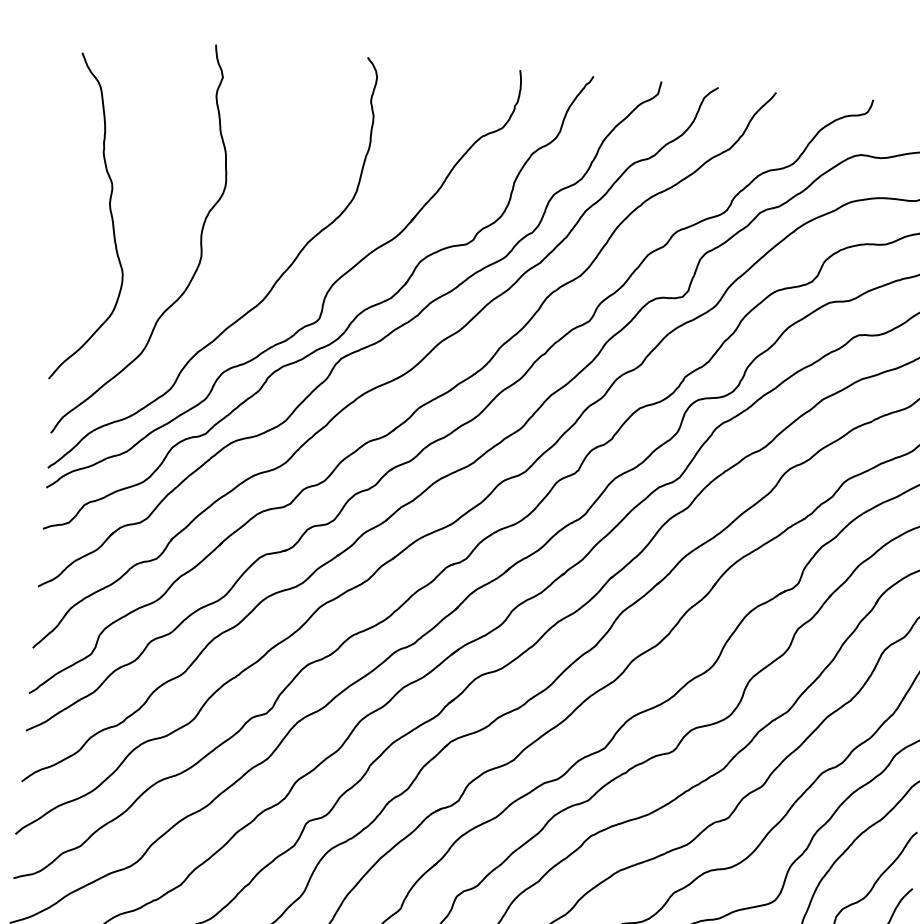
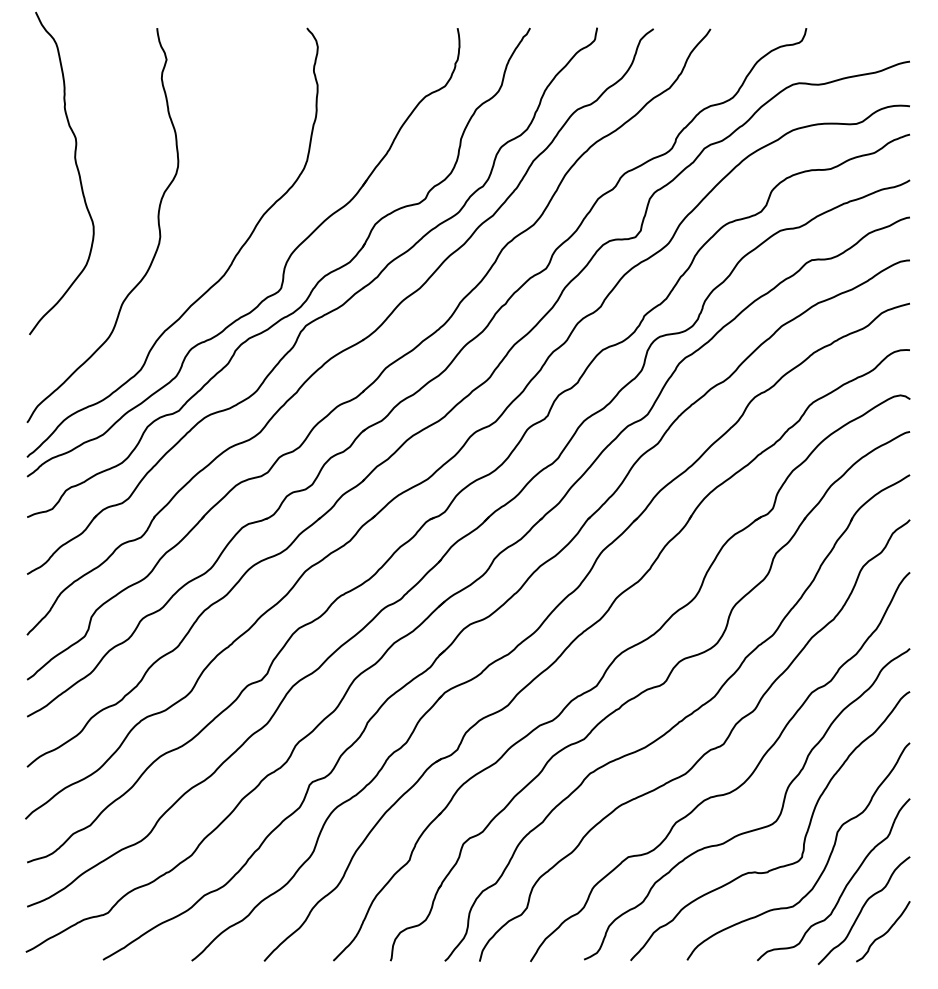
curve: (110, 214) -> (76, 168), moved

